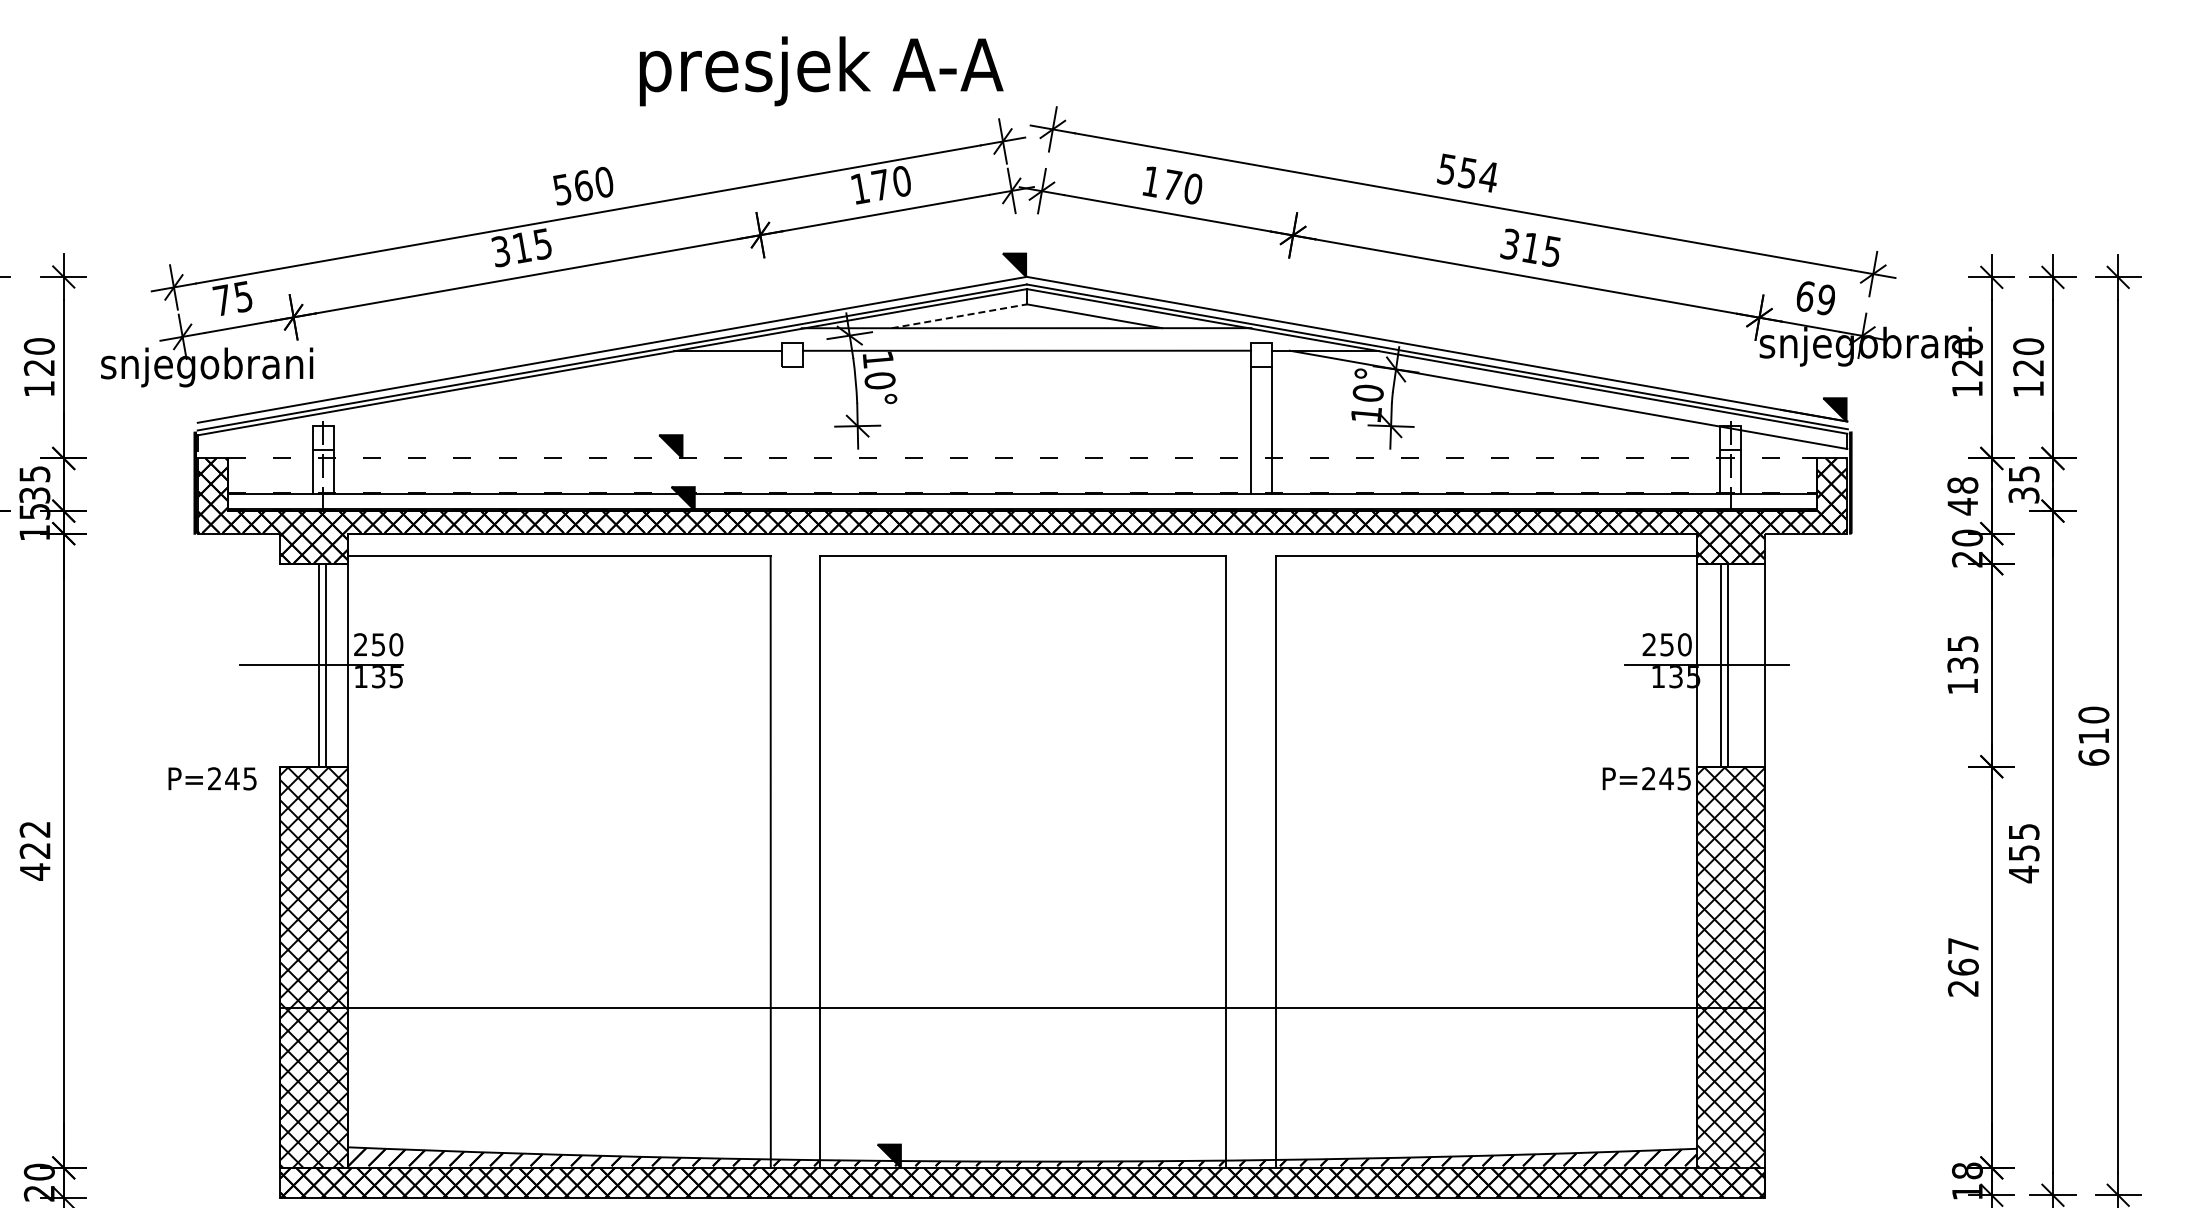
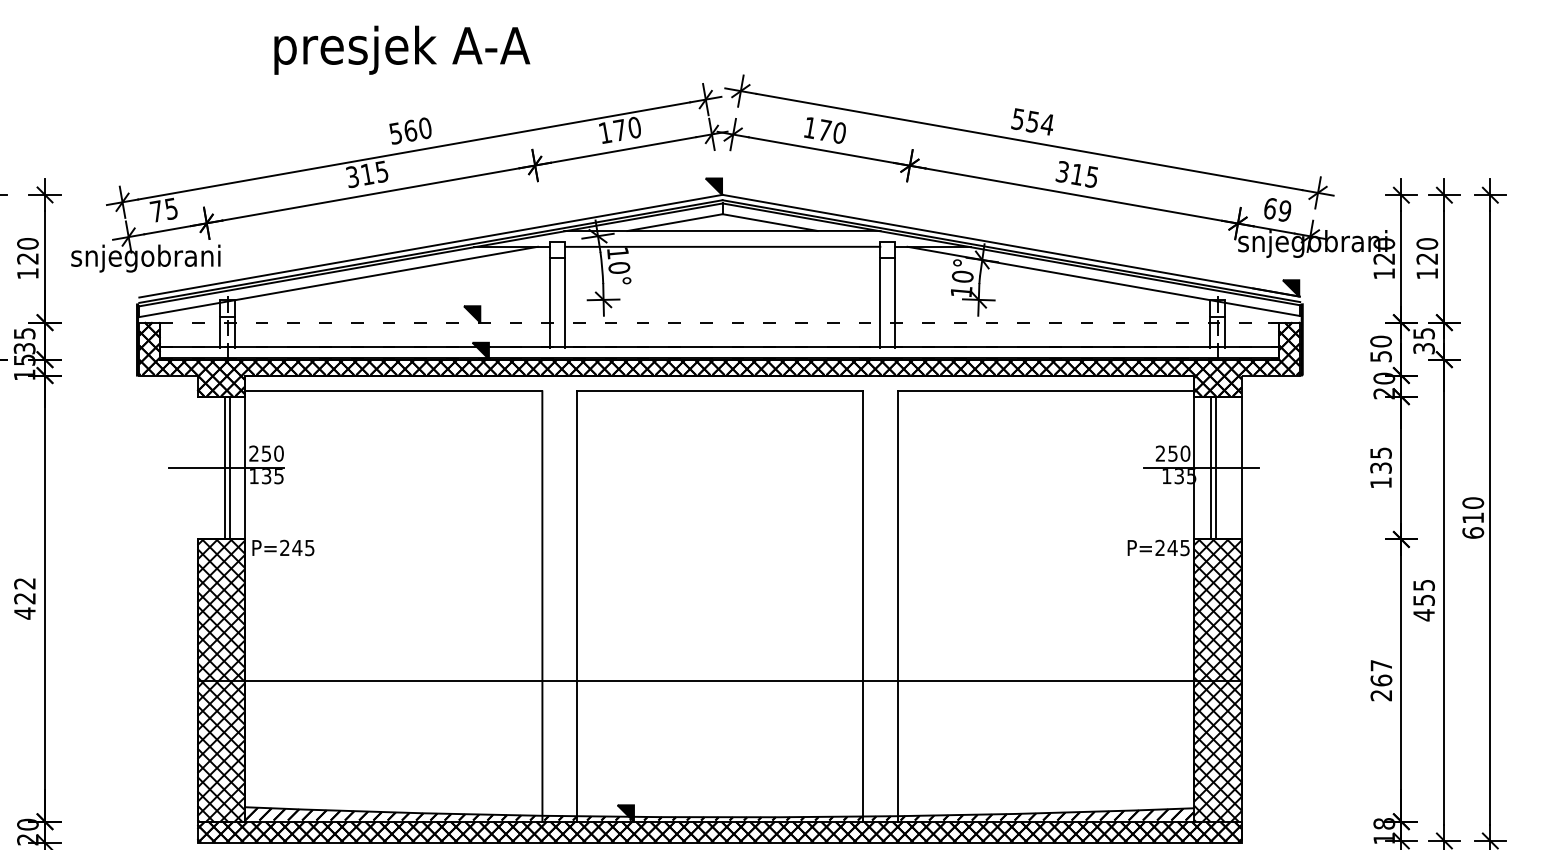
text: (821, 71) -> (402, 50), moved
line: (959, 316) -> (675, 222), dashed -> solid
line: (480, 400) -> (338, 281), added
line: (781, 430) -> (549, 302), added
line: (803, 430) -> (565, 302), added
text: (1962, 496) -> (1380, 349), 48 -> 50
text: (212, 778) -> (283, 547), moved
line: (1022, 1008) -> (719, 680), moved

